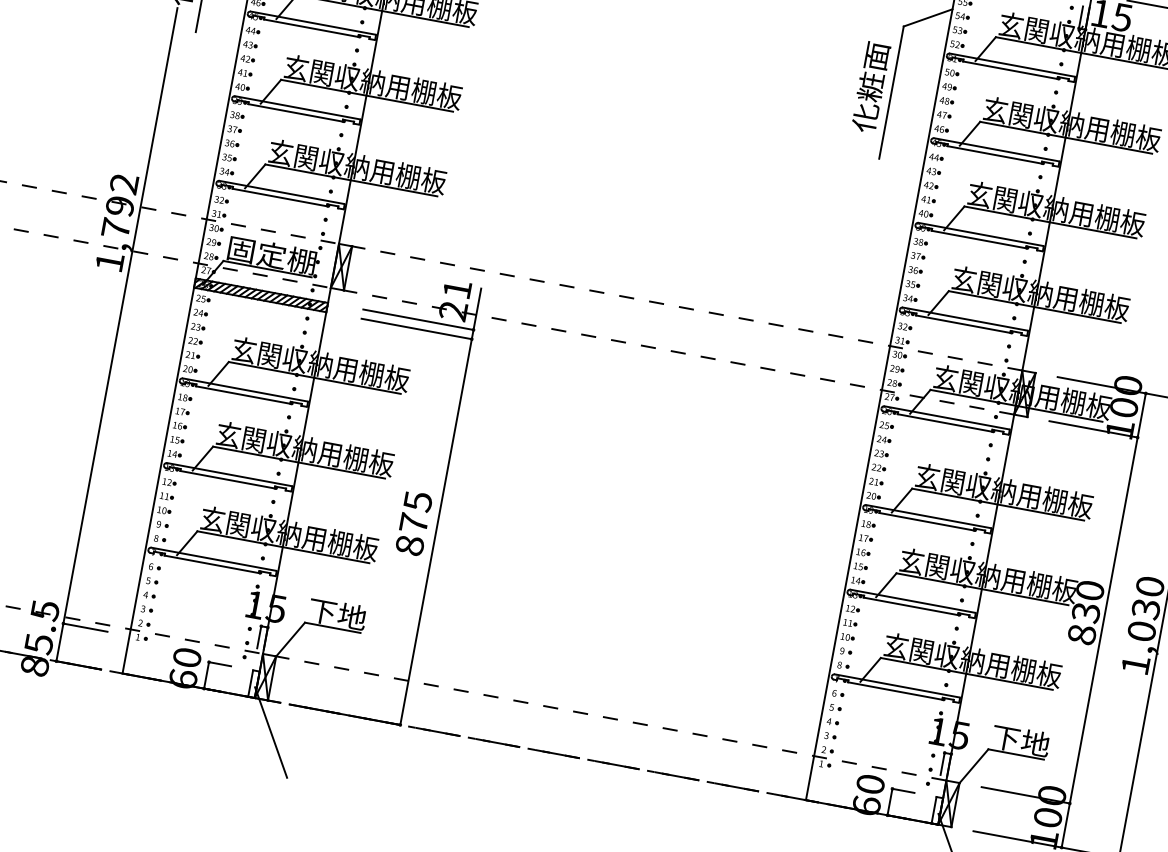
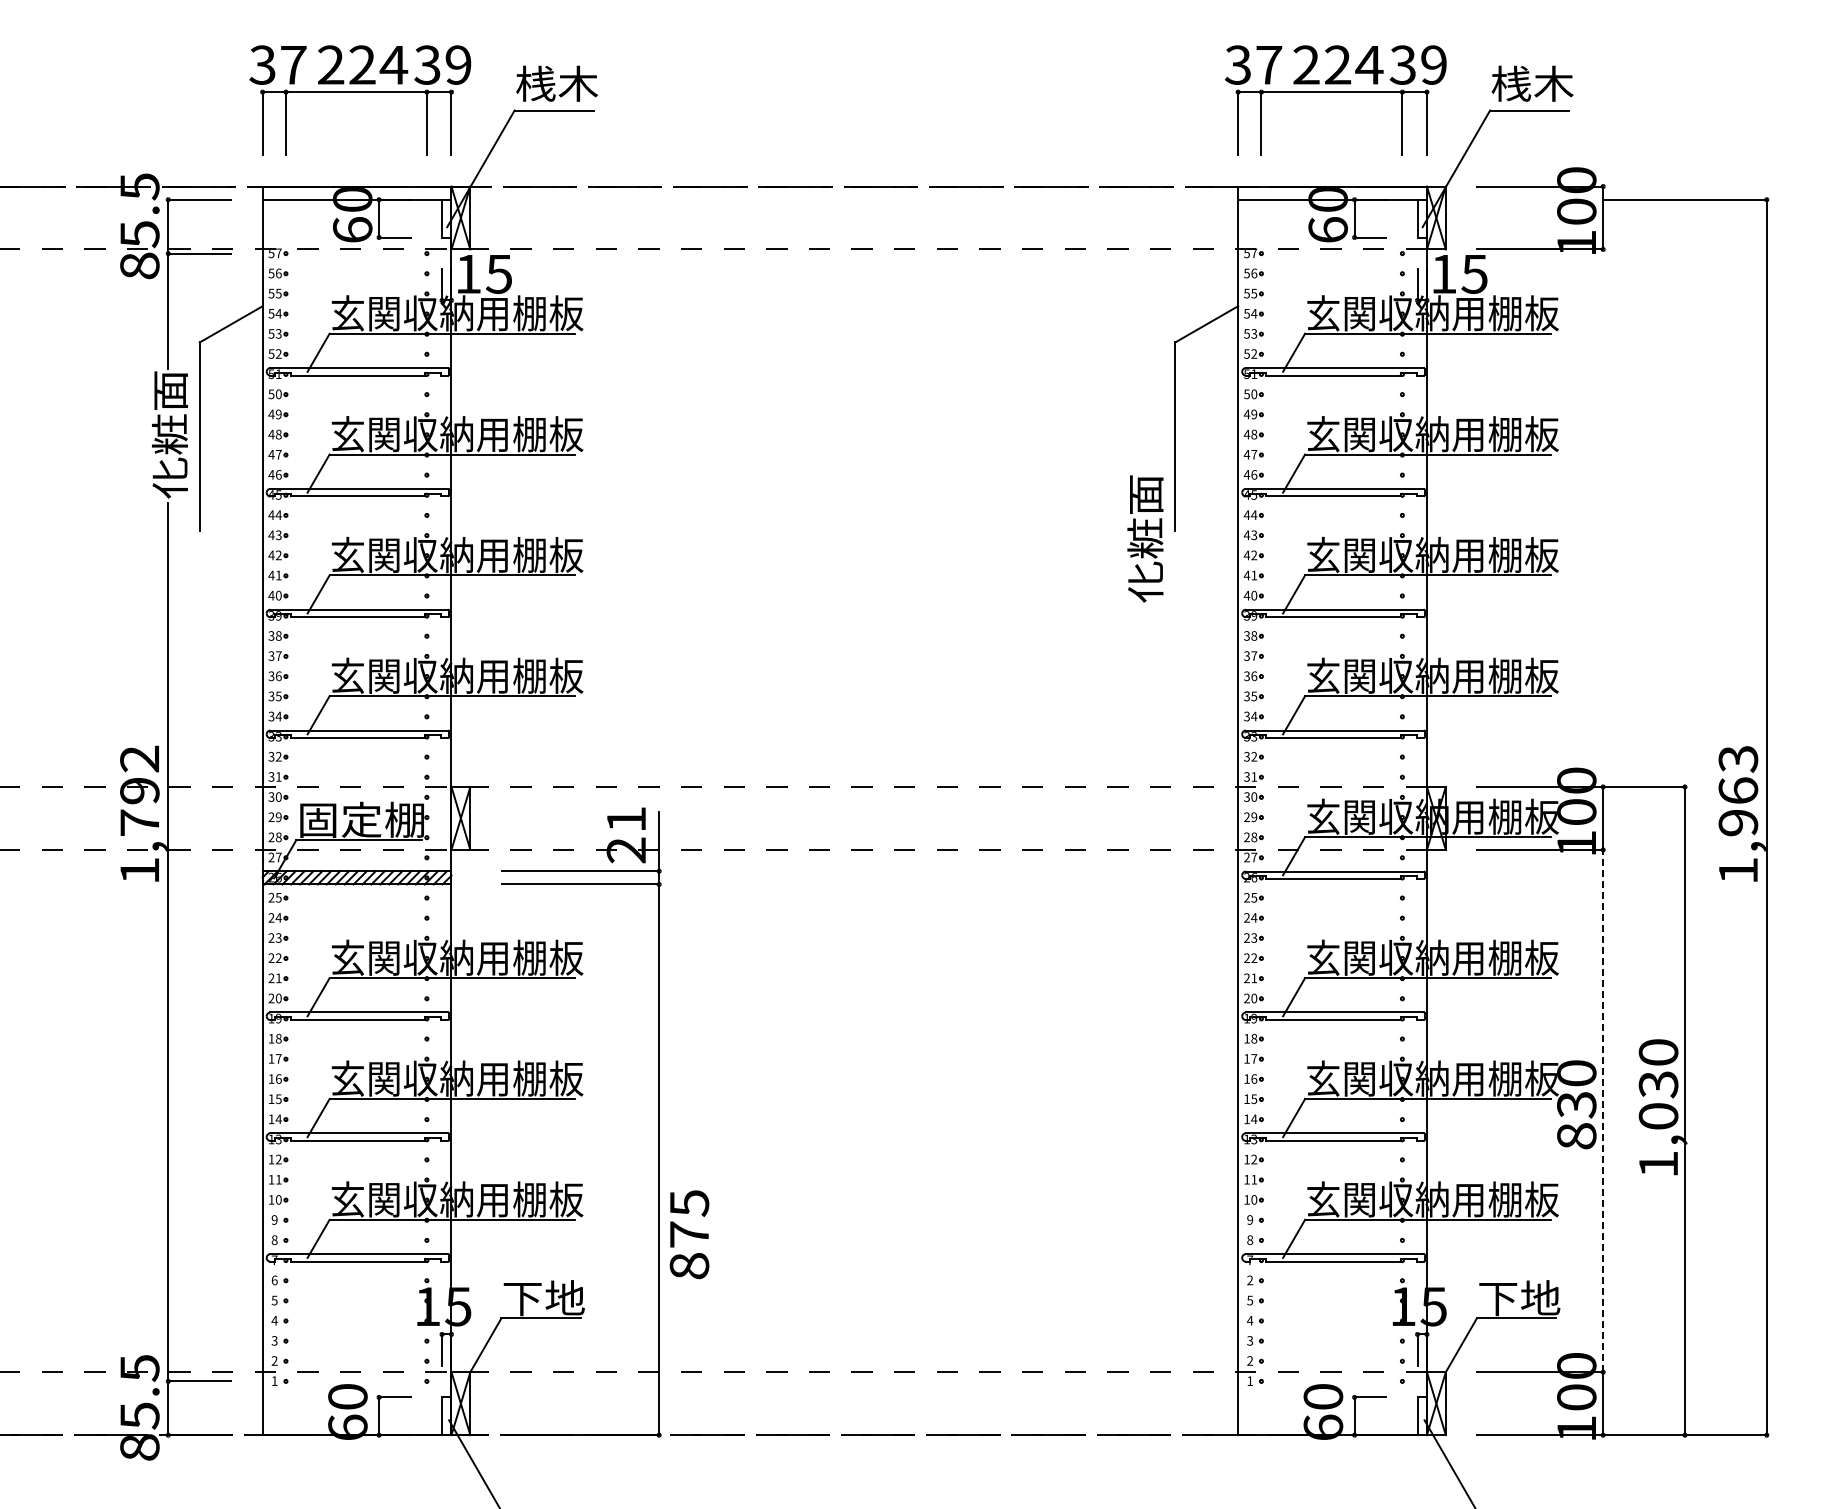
text: (870, 87) -> (1145, 538), moved
text: (414, 523) -> (689, 1234), moved
line: (1104, 620) -> (1603, 1110), solid -> dashed
text: (834, 693) -> (1250, 1280), 6 -> 2

